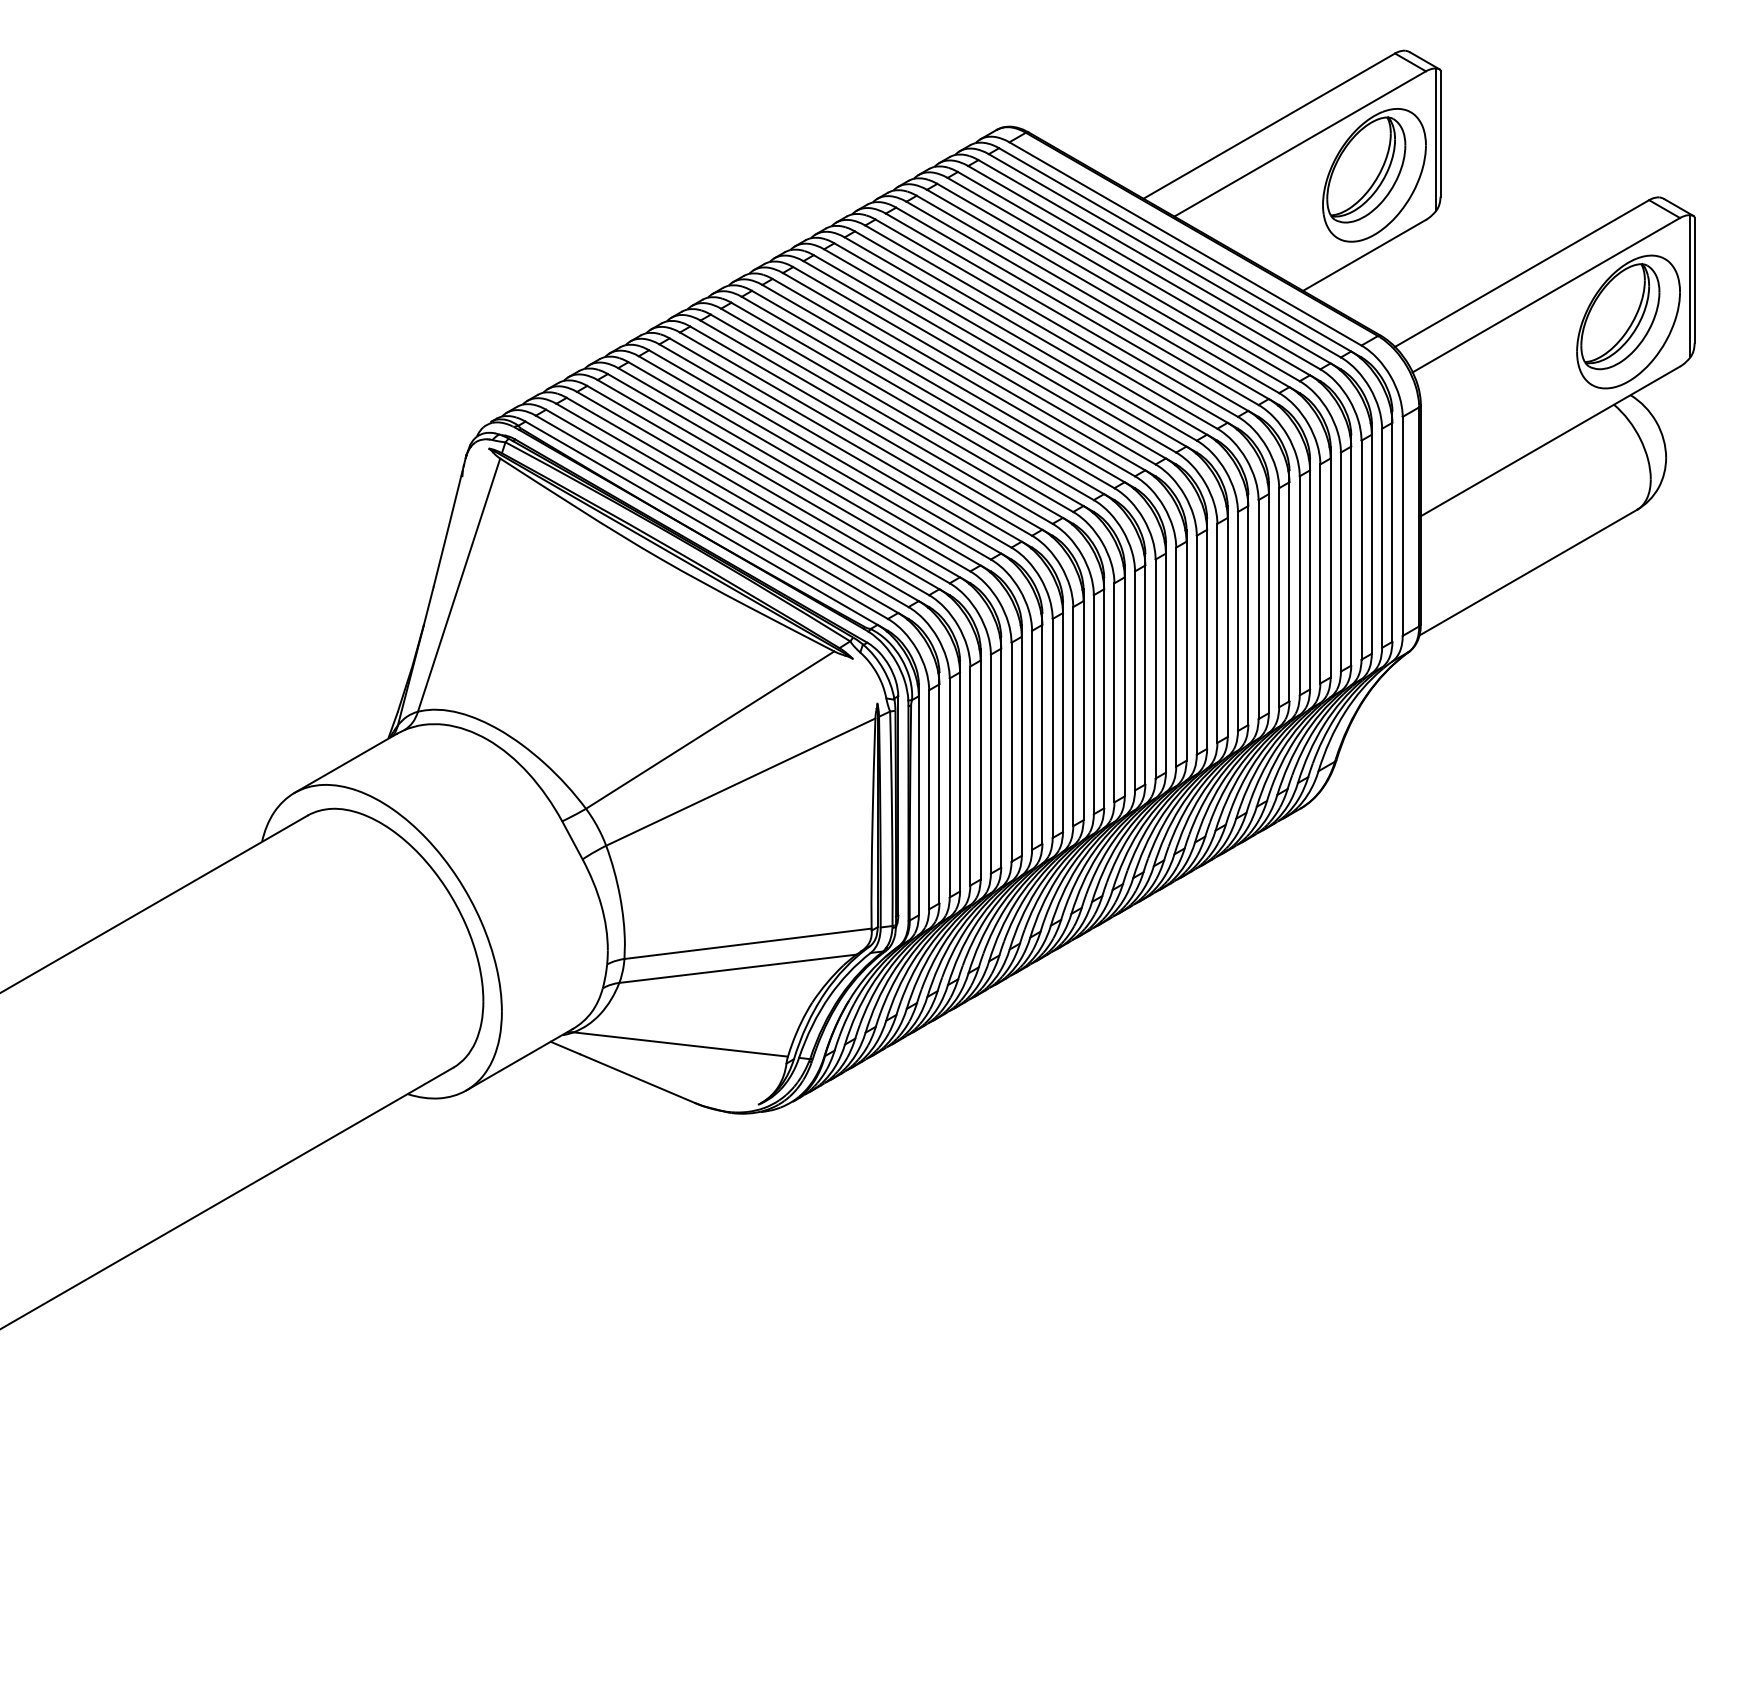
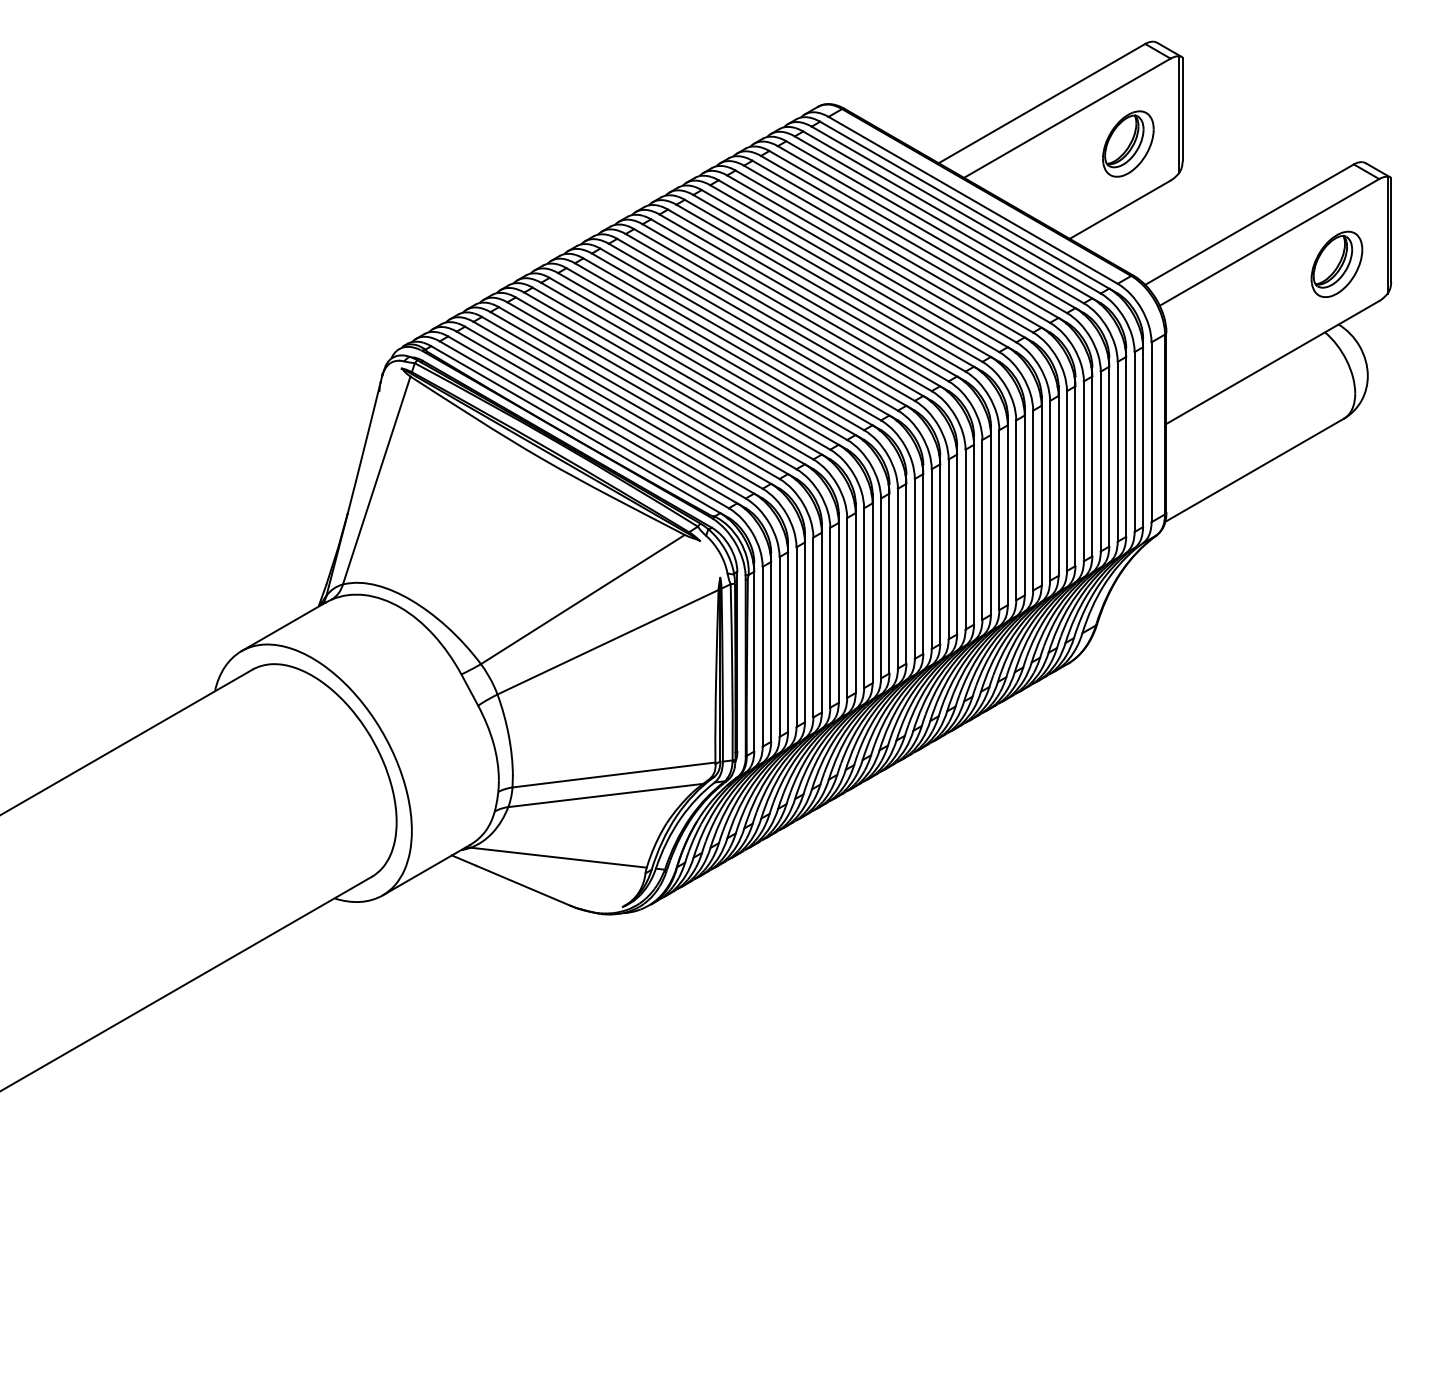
part: (1374, 175) -> (1128, 144), size x0.6
part: (1628, 321) -> (1336, 264), size x0.6

